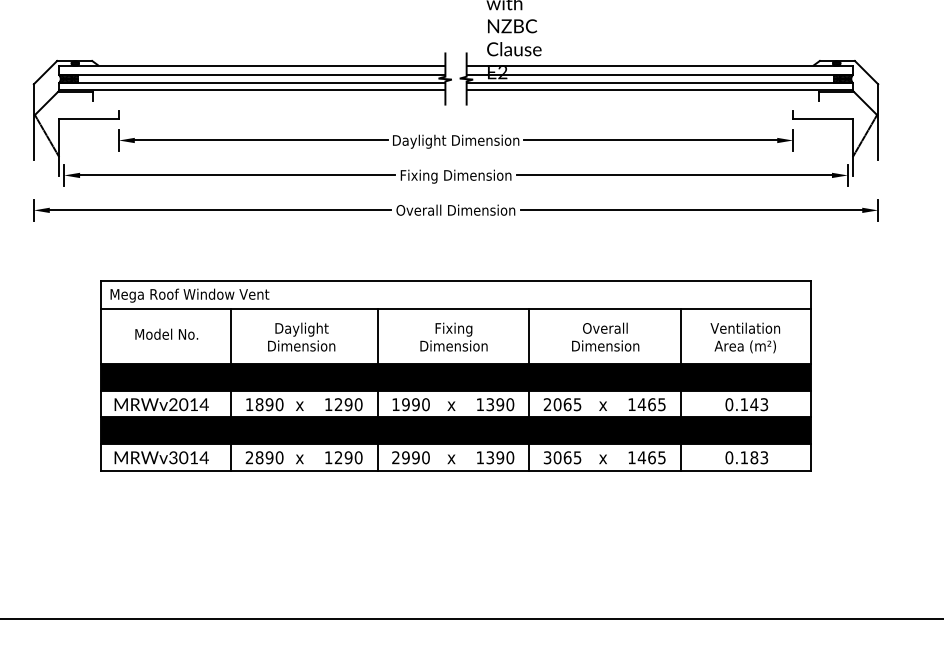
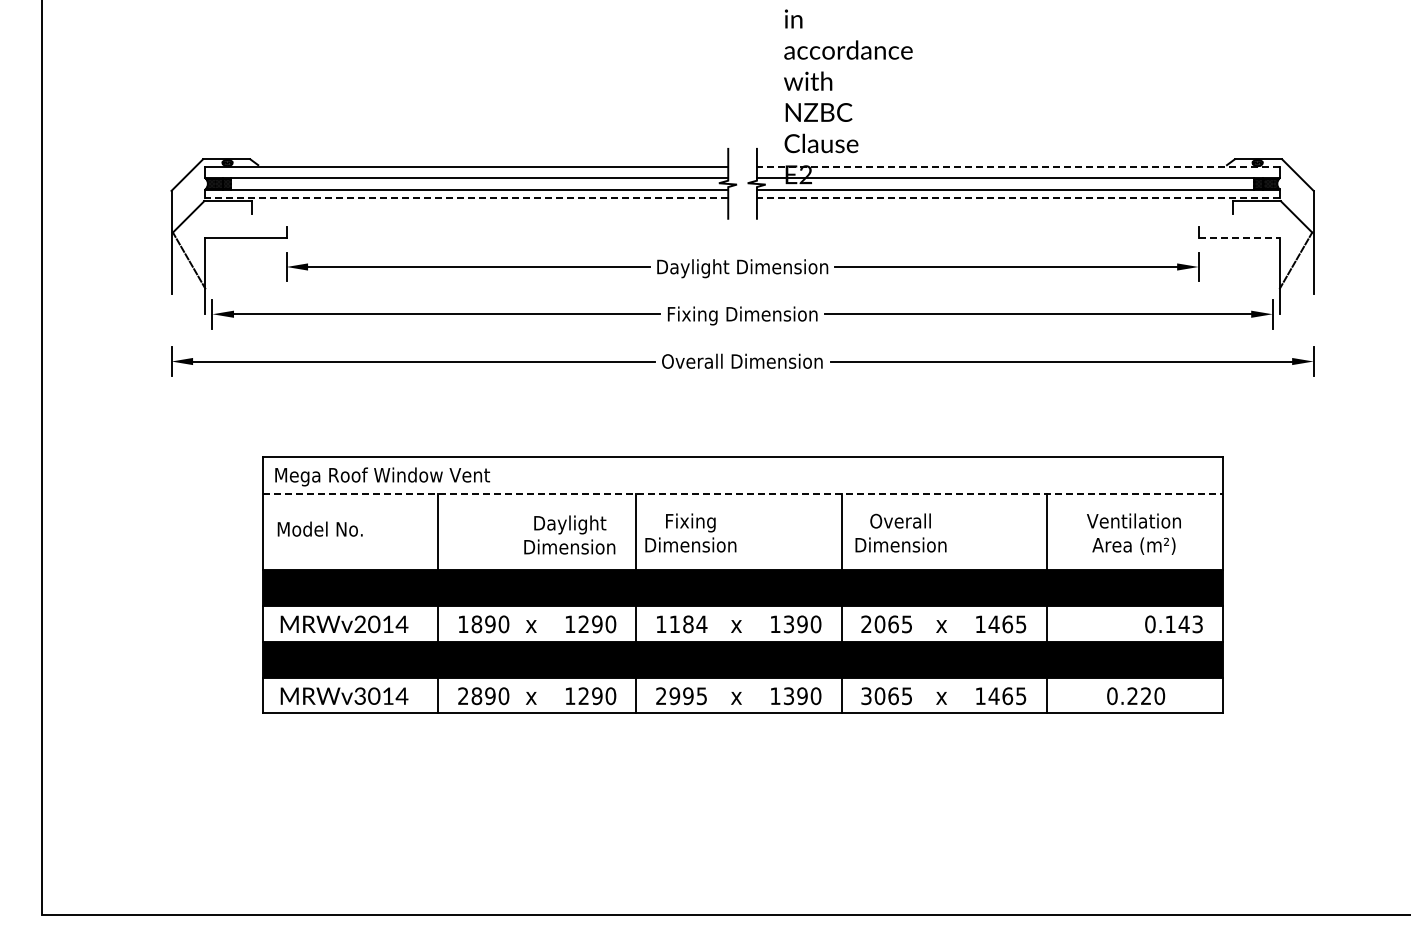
line: (659, 66) -> (1017, 166), solid -> dashed
line: (251, 89) -> (466, 198), solid -> dashed
line: (659, 89) -> (1017, 198), solid -> dashed
line: (823, 119) -> (1239, 238), solid -> dashed
line: (455, 308) -> (742, 494), solid -> dashed
text: (166, 333) -> (319, 528), moved
text: (301, 336) -> (569, 534), moved
text: (453, 336) -> (690, 532), moved
text: (605, 336) -> (900, 532), moved
text: (416, 404) -> (688, 624), 1990 -> 1184
text: (746, 404) -> (1173, 624), moved
text: (425, 457) -> (701, 696), 2990 -> 2995
text: (754, 457) -> (1146, 696), 0.183 -> 0.220

